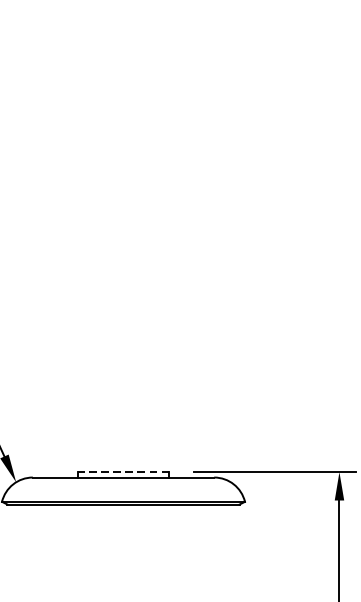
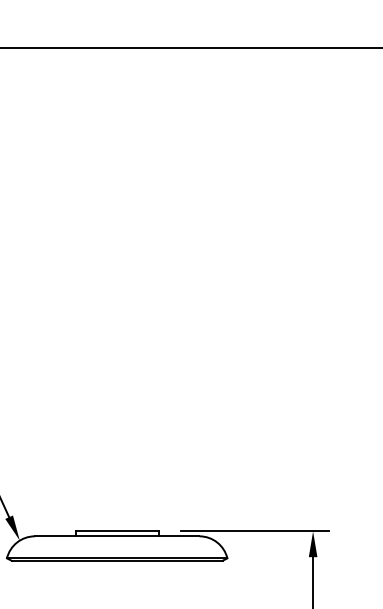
line: (123, 472) -> (117, 531), dashed -> solid

